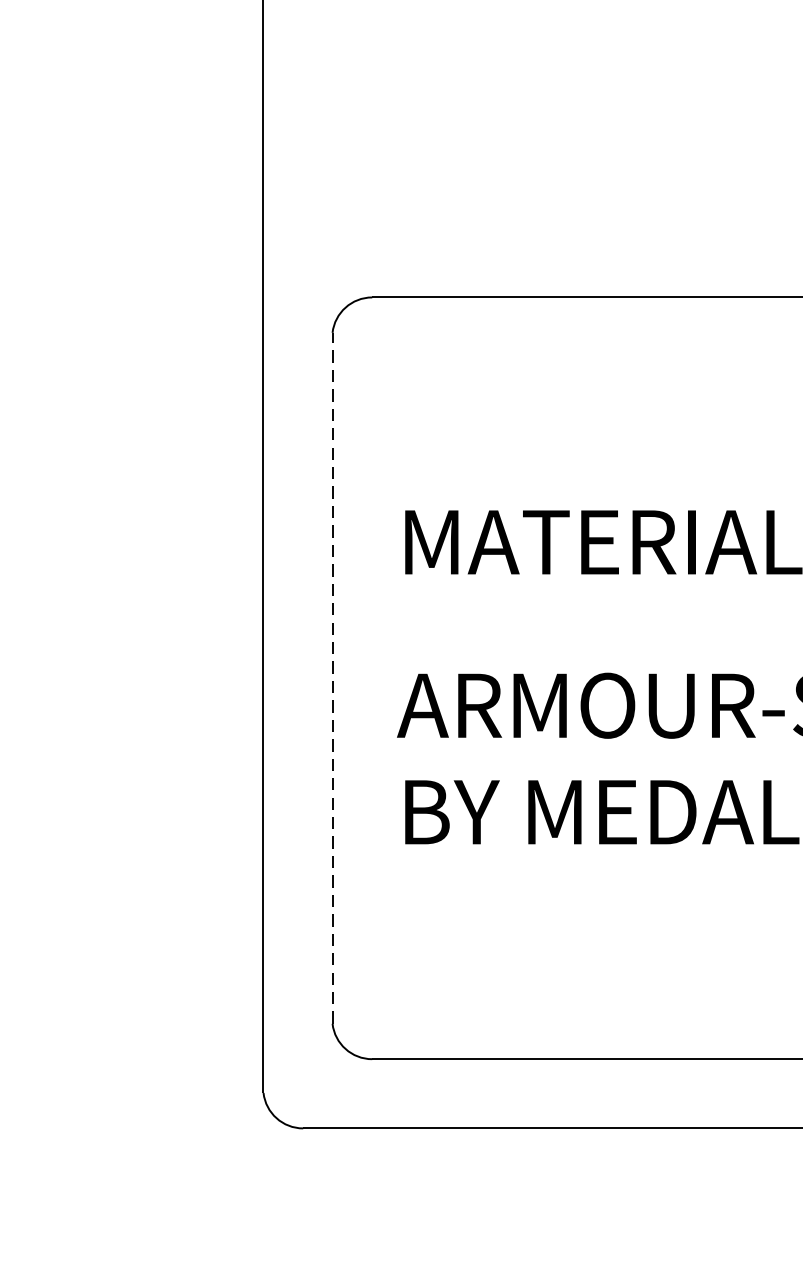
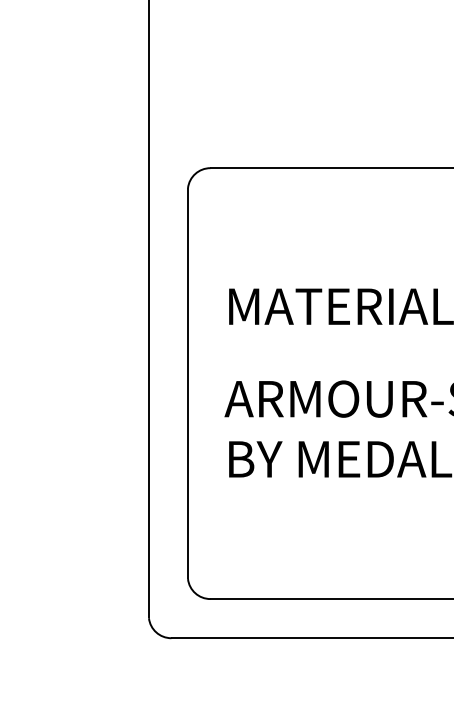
line: (331, 678) -> (187, 383), dashed -> solid

